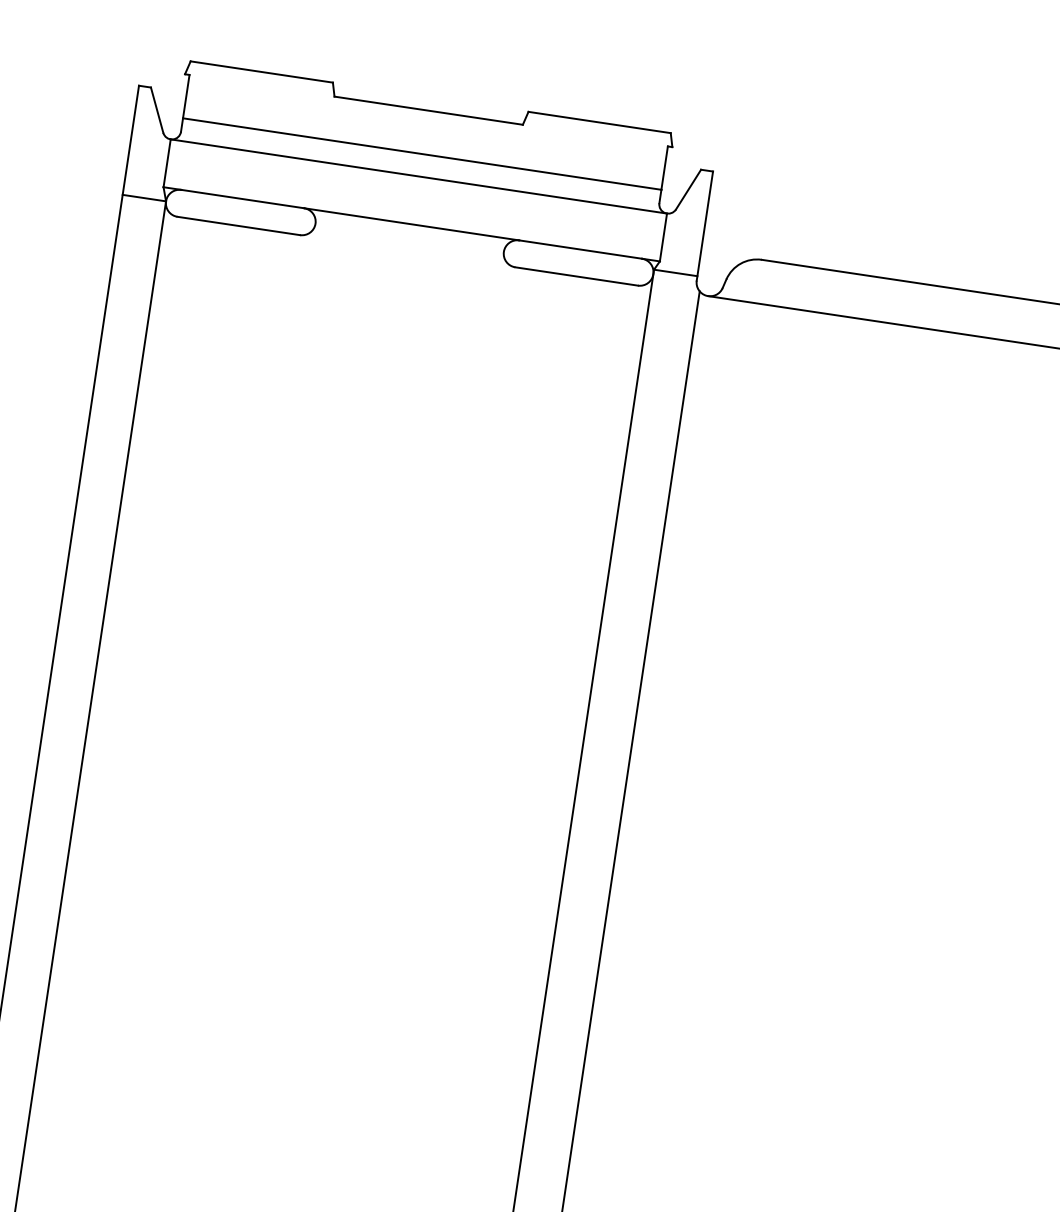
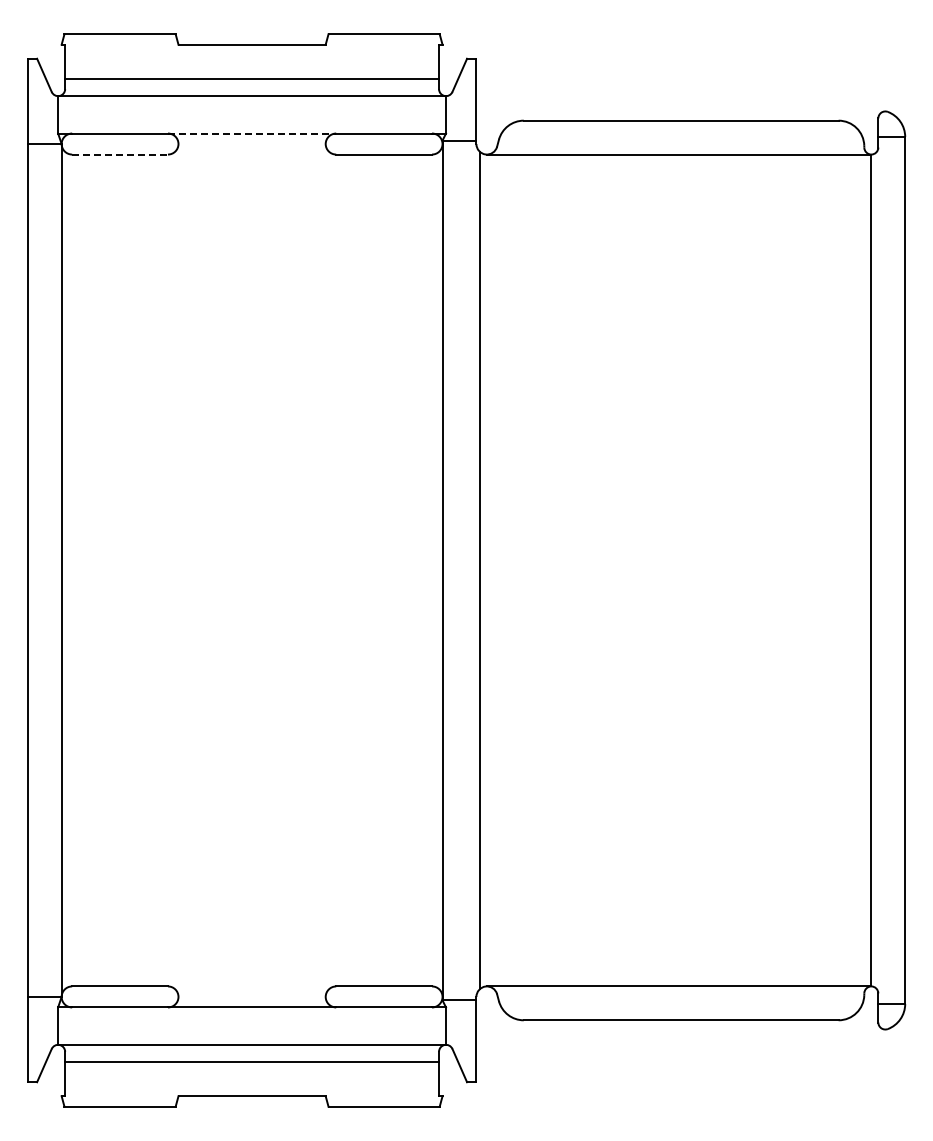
line: (412, 224) -> (252, 133), solid -> dashed
line: (239, 225) -> (120, 154), solid -> dashed

